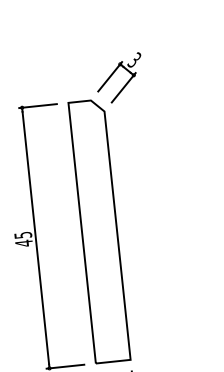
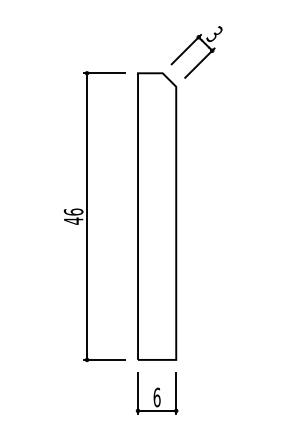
text: (23, 234) -> (73, 211), 45 -> 46

